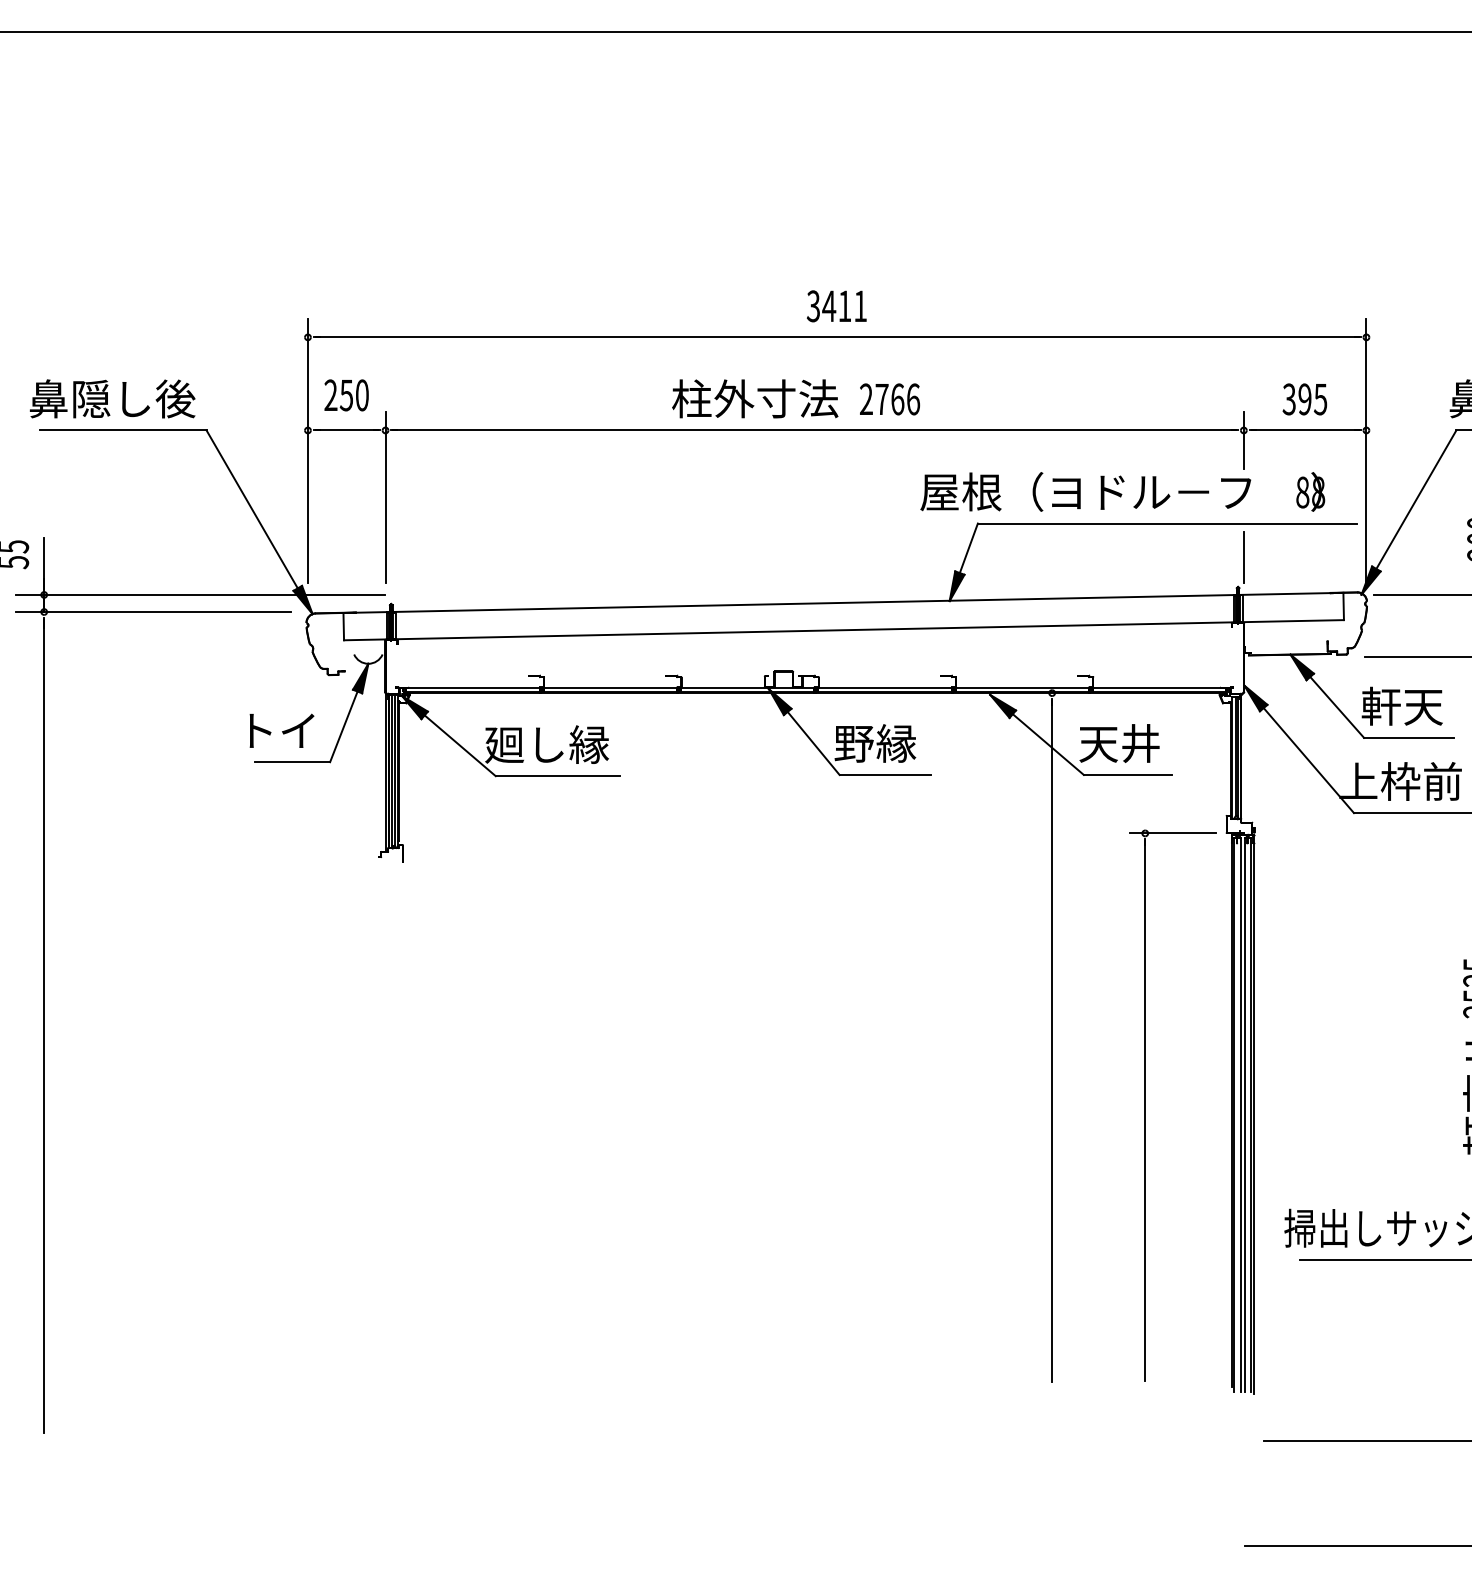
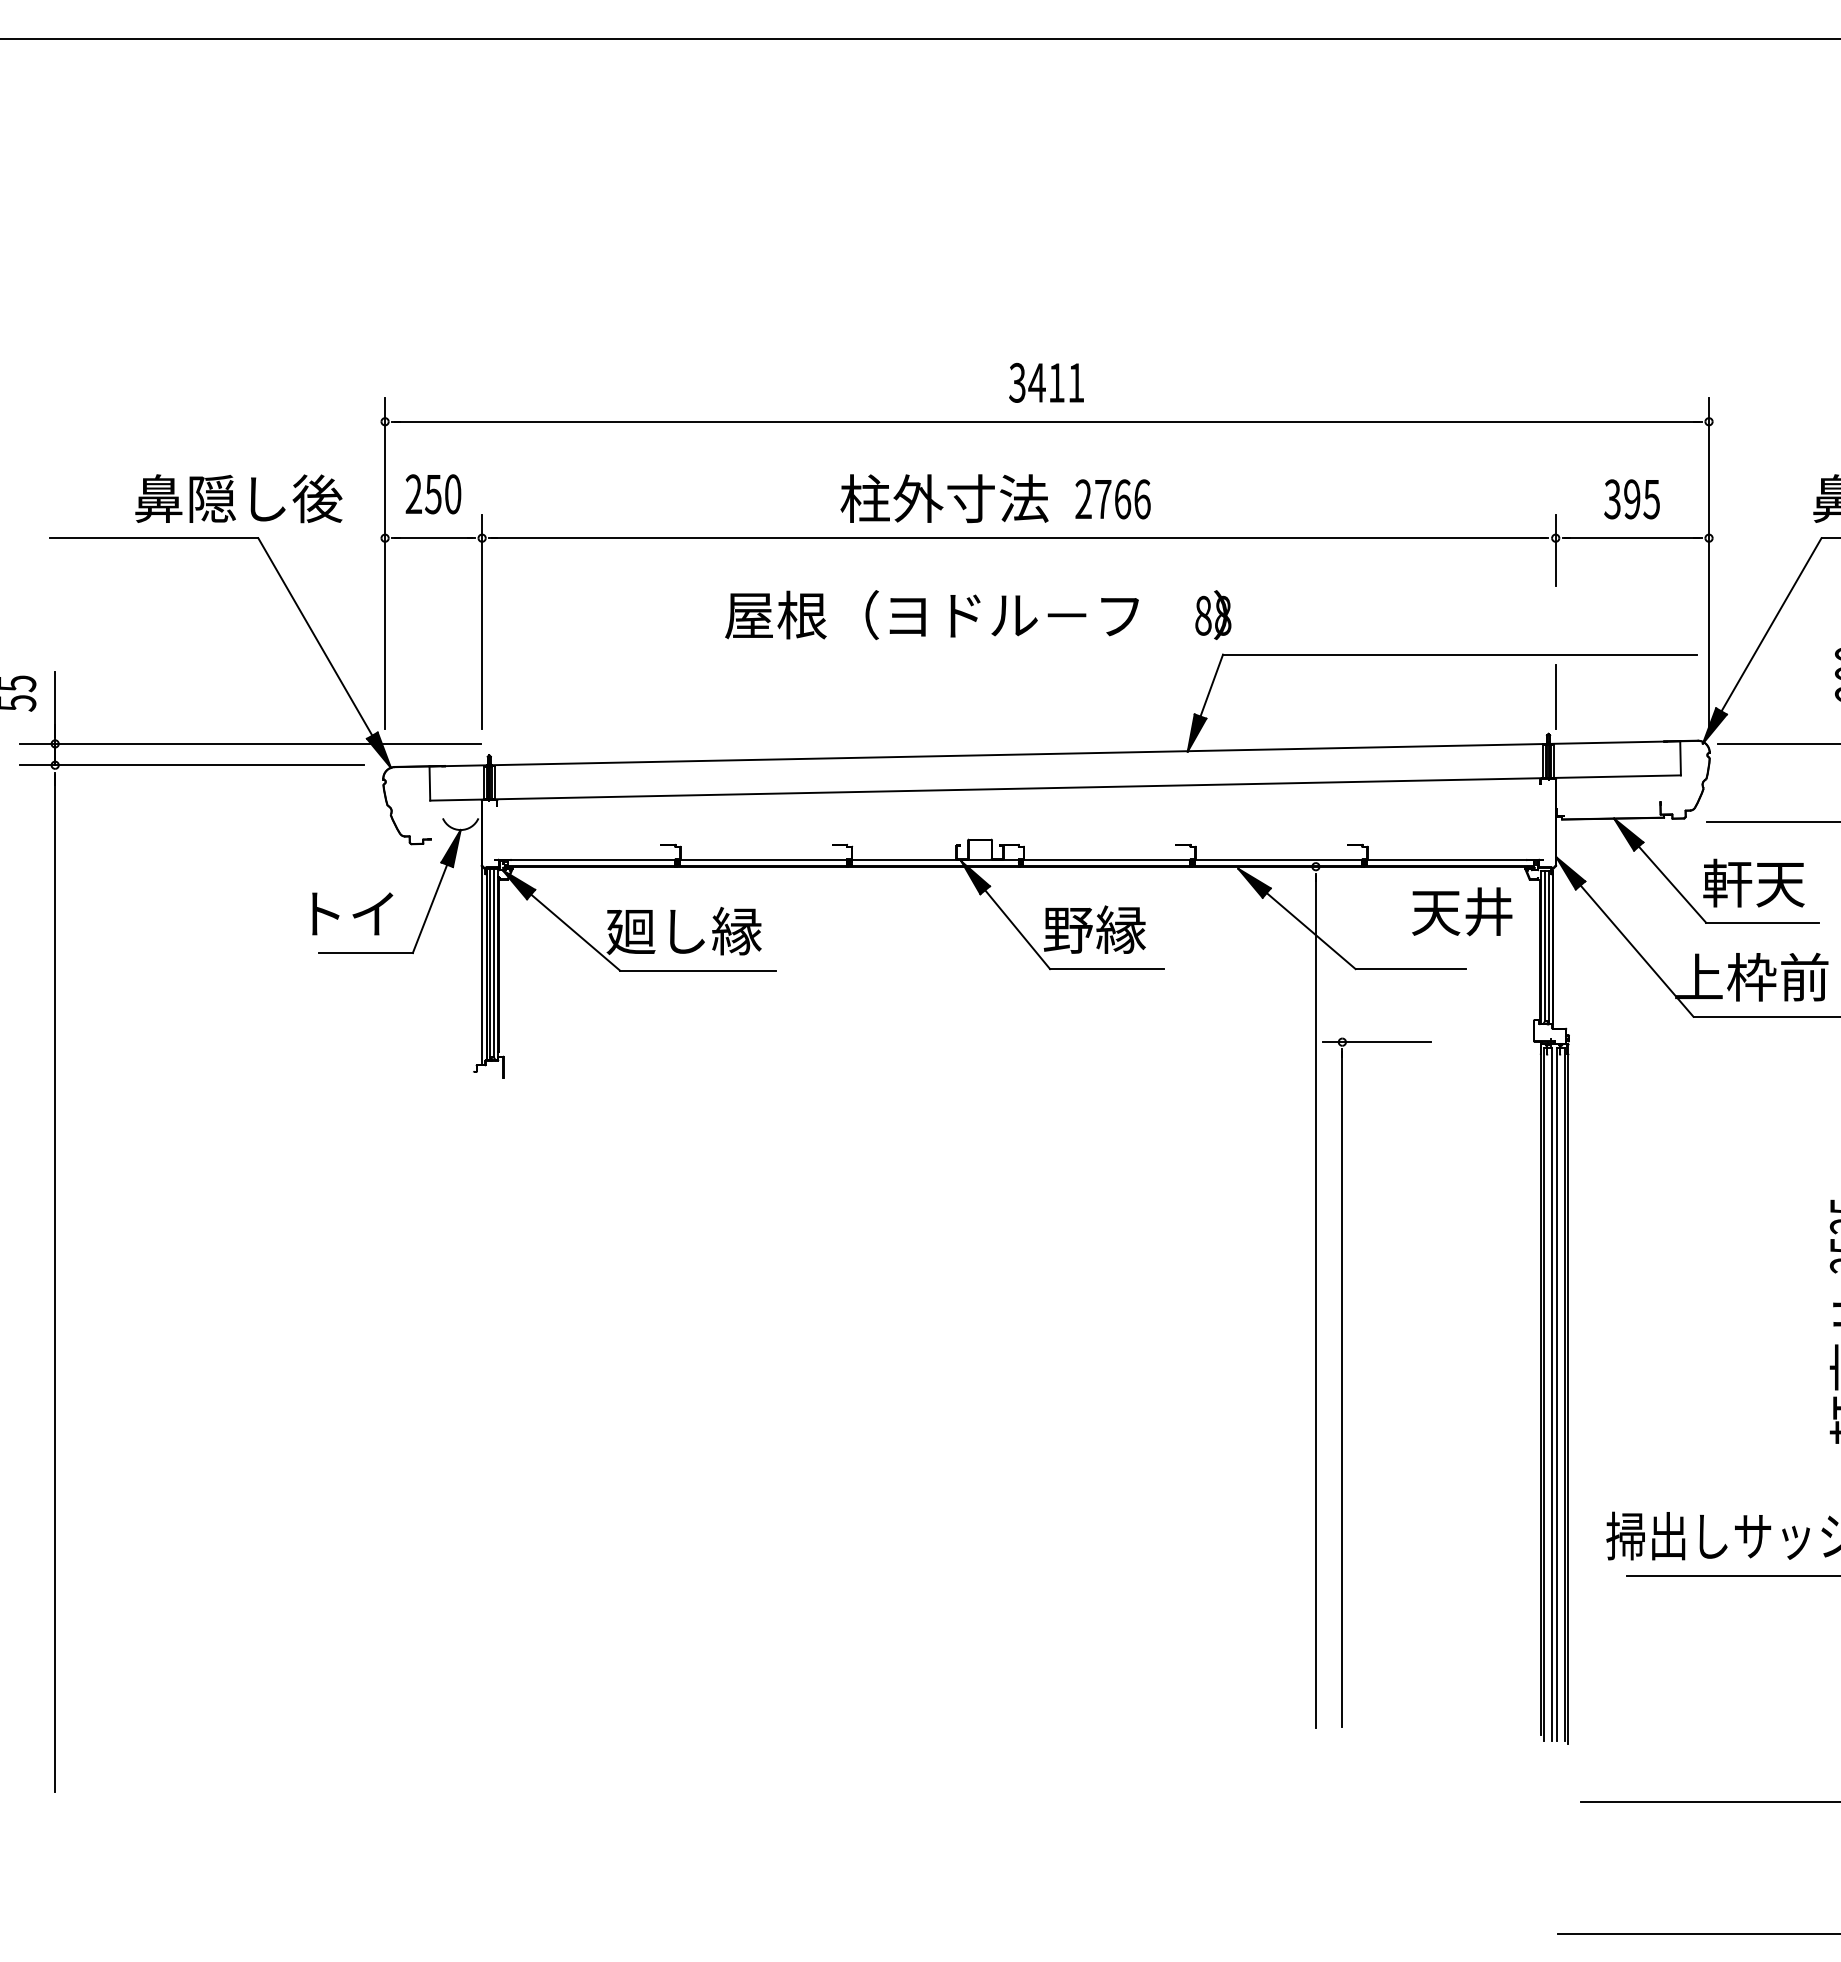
text: (112, 398) -> (238, 498), moved
text: (1122, 492) -> (978, 615), moved
text: (1119, 743) -> (1462, 911), moved
part: (1145, 1105) -> (1342, 1382), moved

